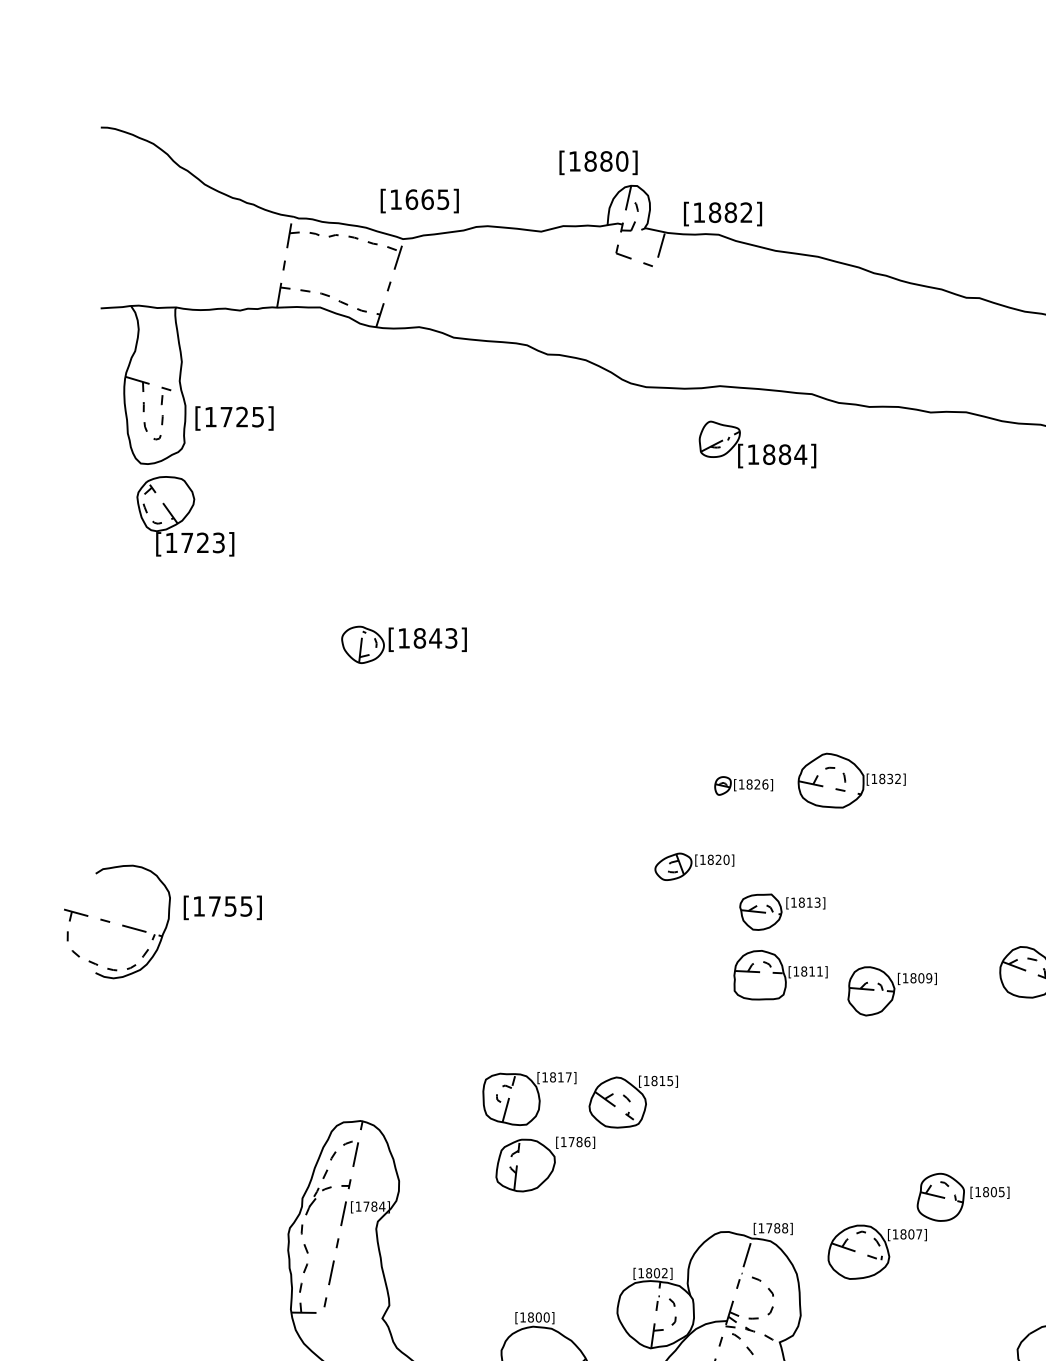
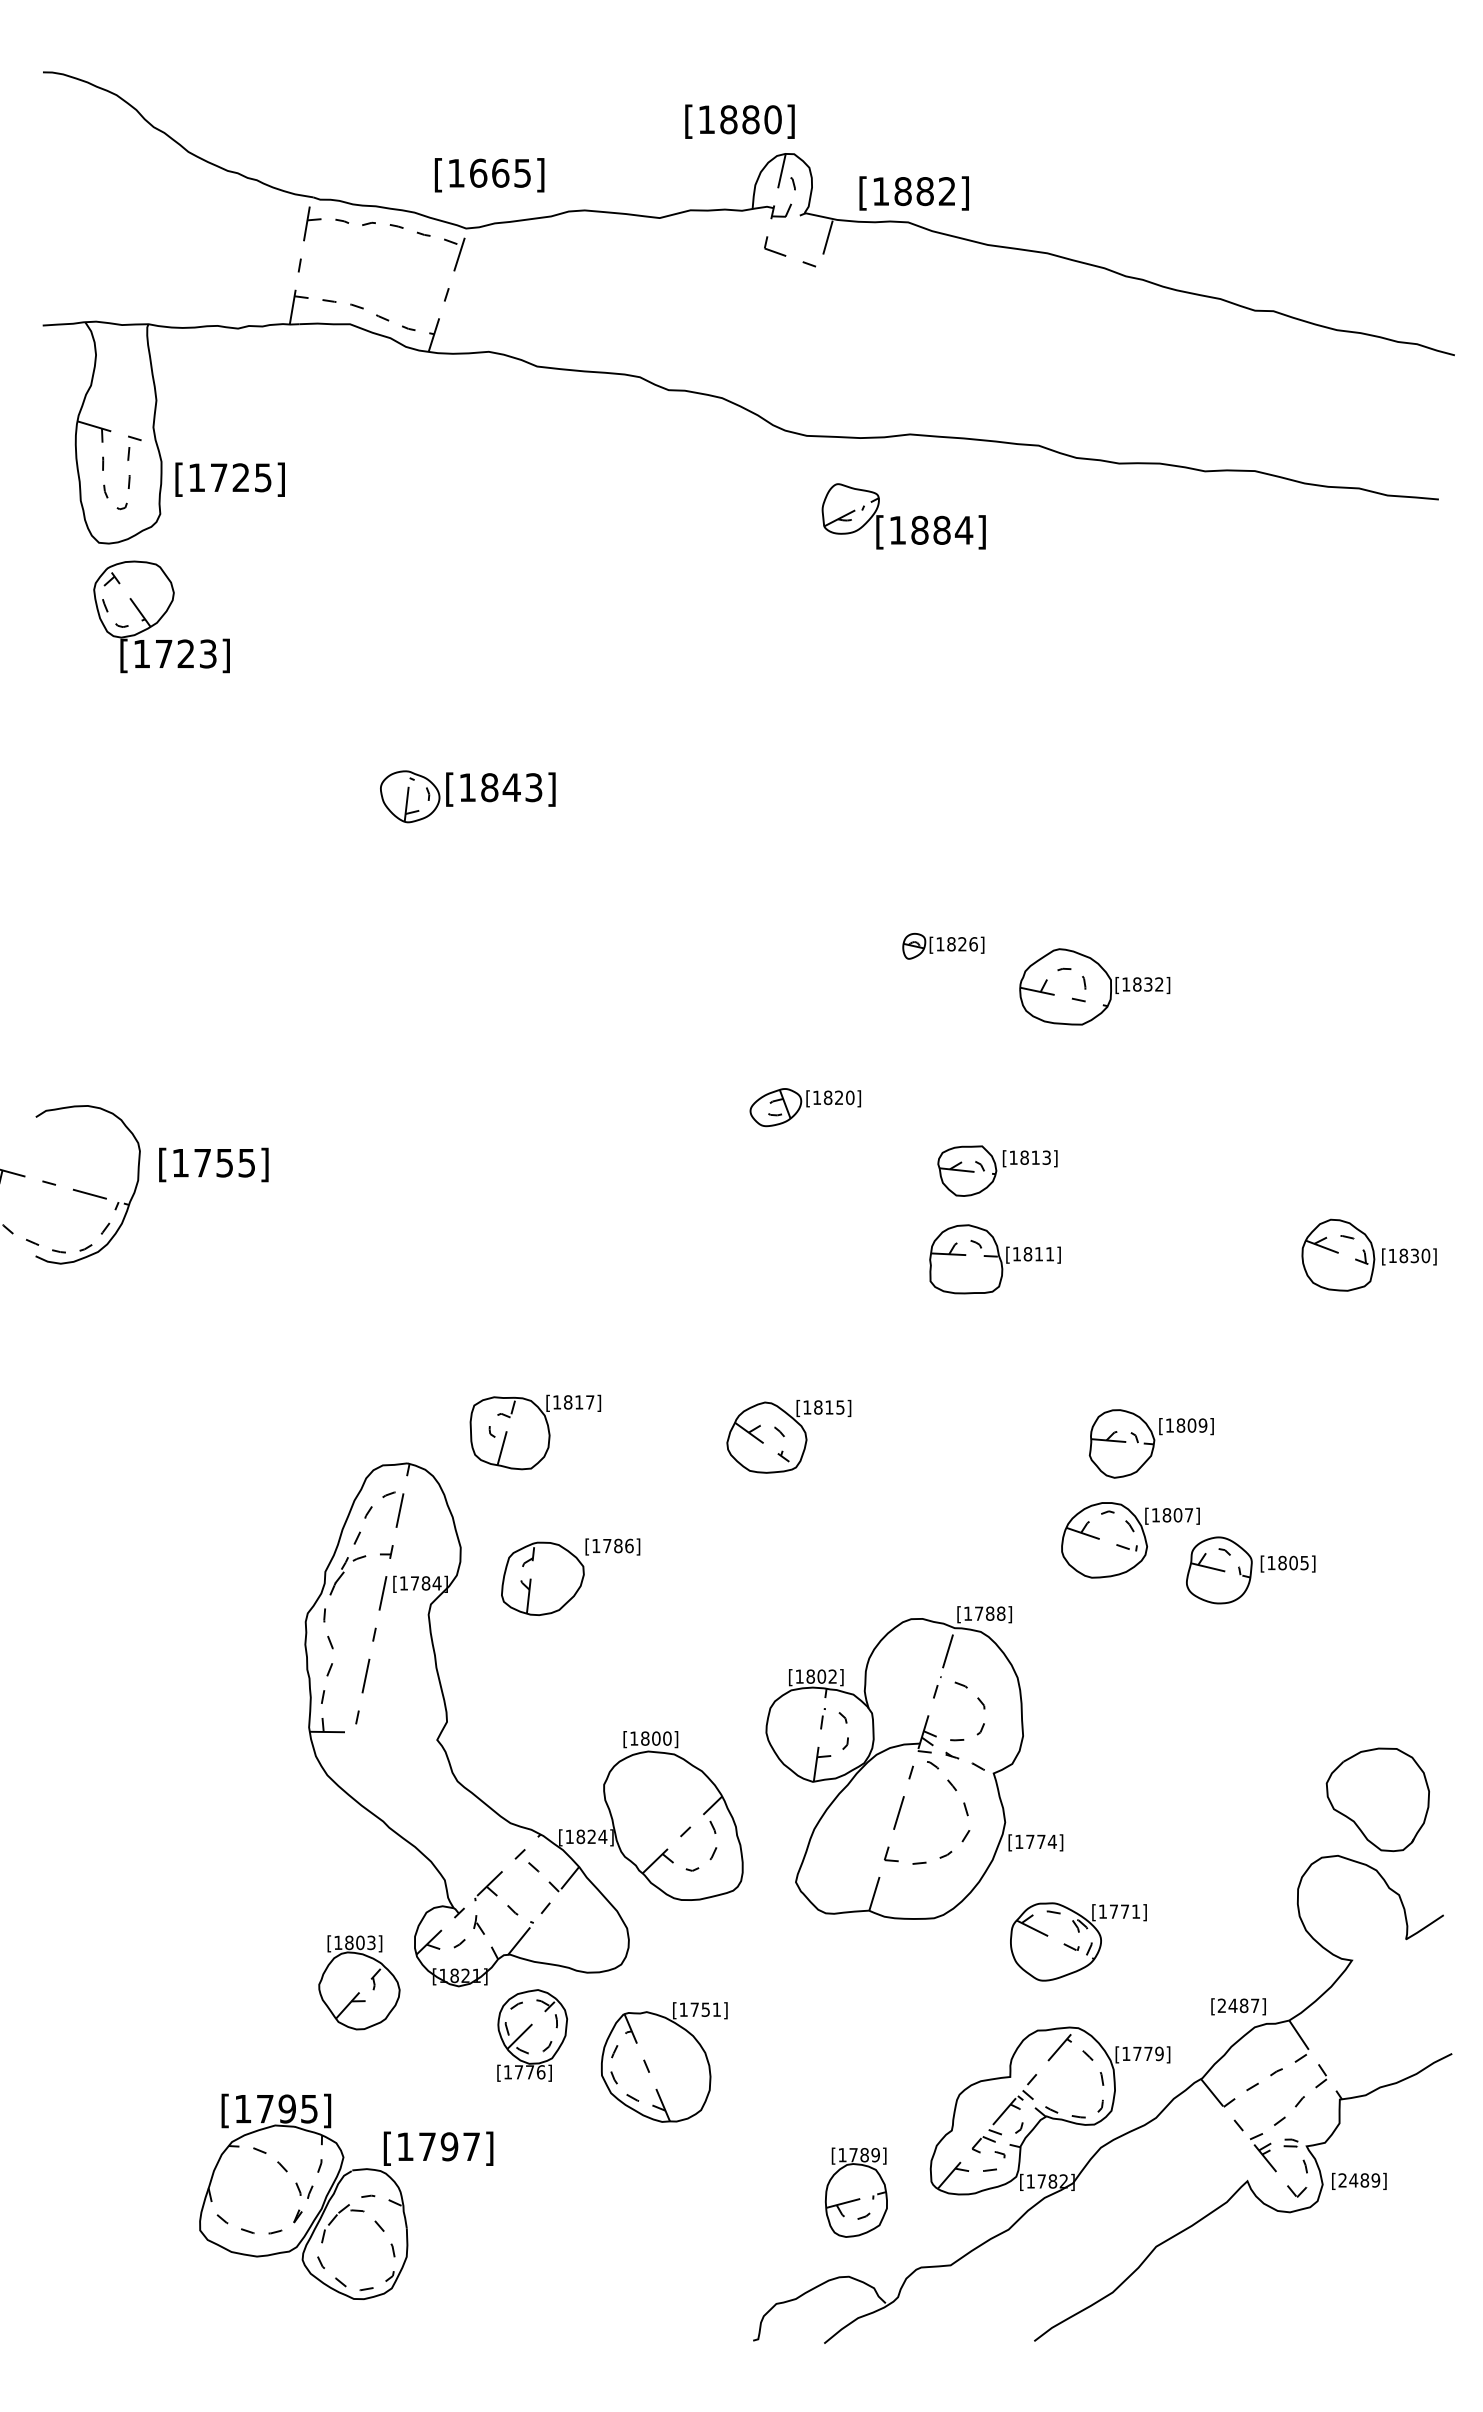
part: (757, 444) -> (903, 516), moved
part: (743, 786) -> (943, 946), moved
part: (693, 866) -> (804, 1107), moved
part: (891, 991) -> (1150, 1443), moved
part: (529, 1098) -> (535, 1432), moved
part: (545, 1163) -> (570, 1576), moved
part: (877, 1252) -> (1130, 1540), moved

